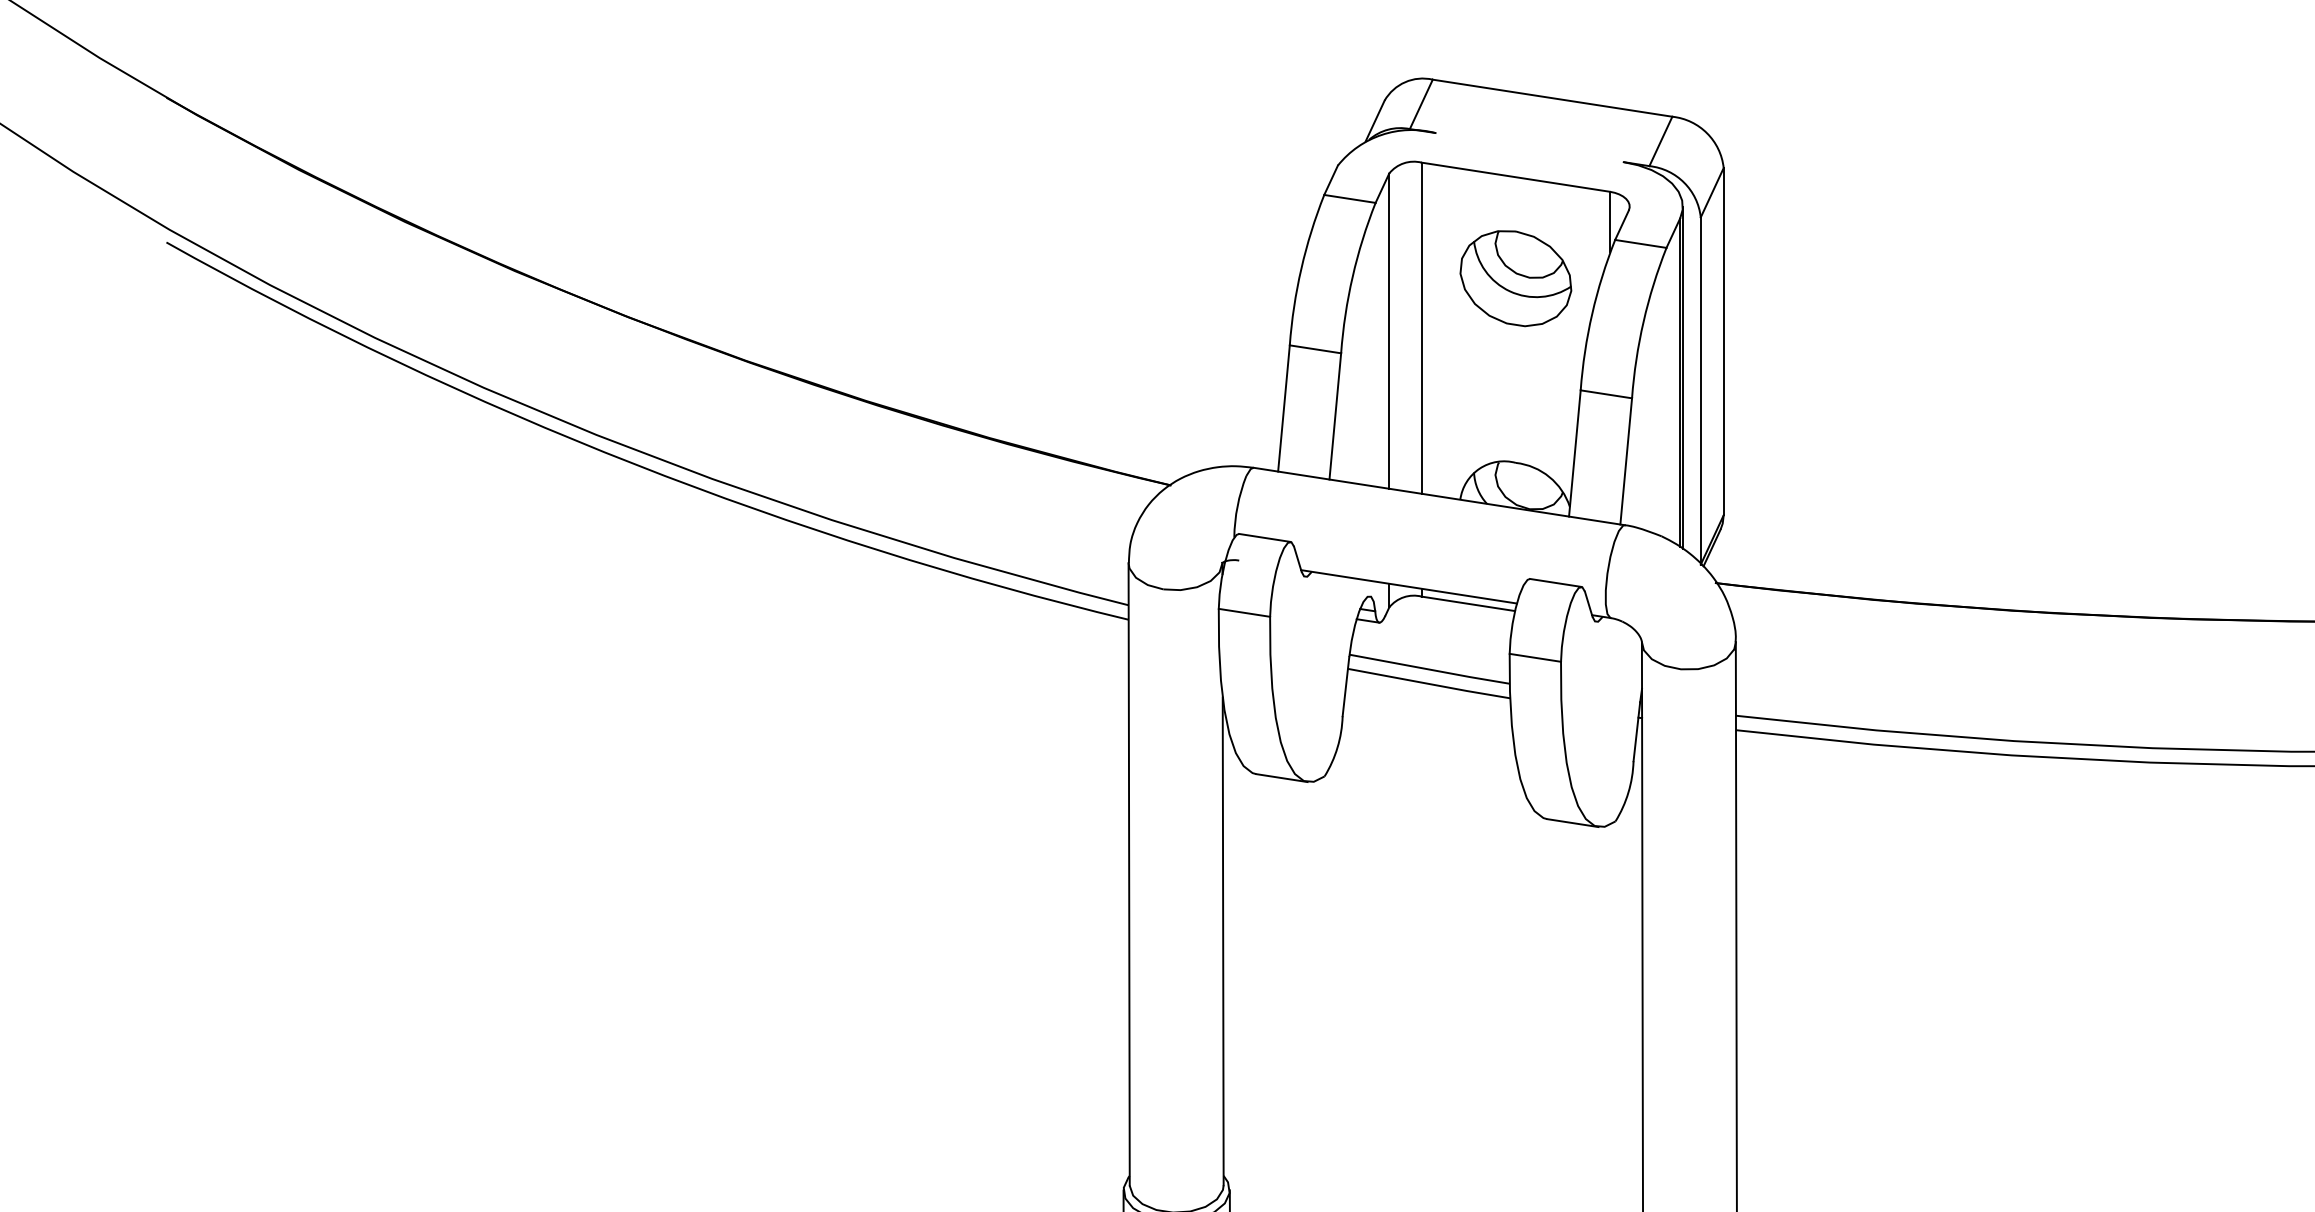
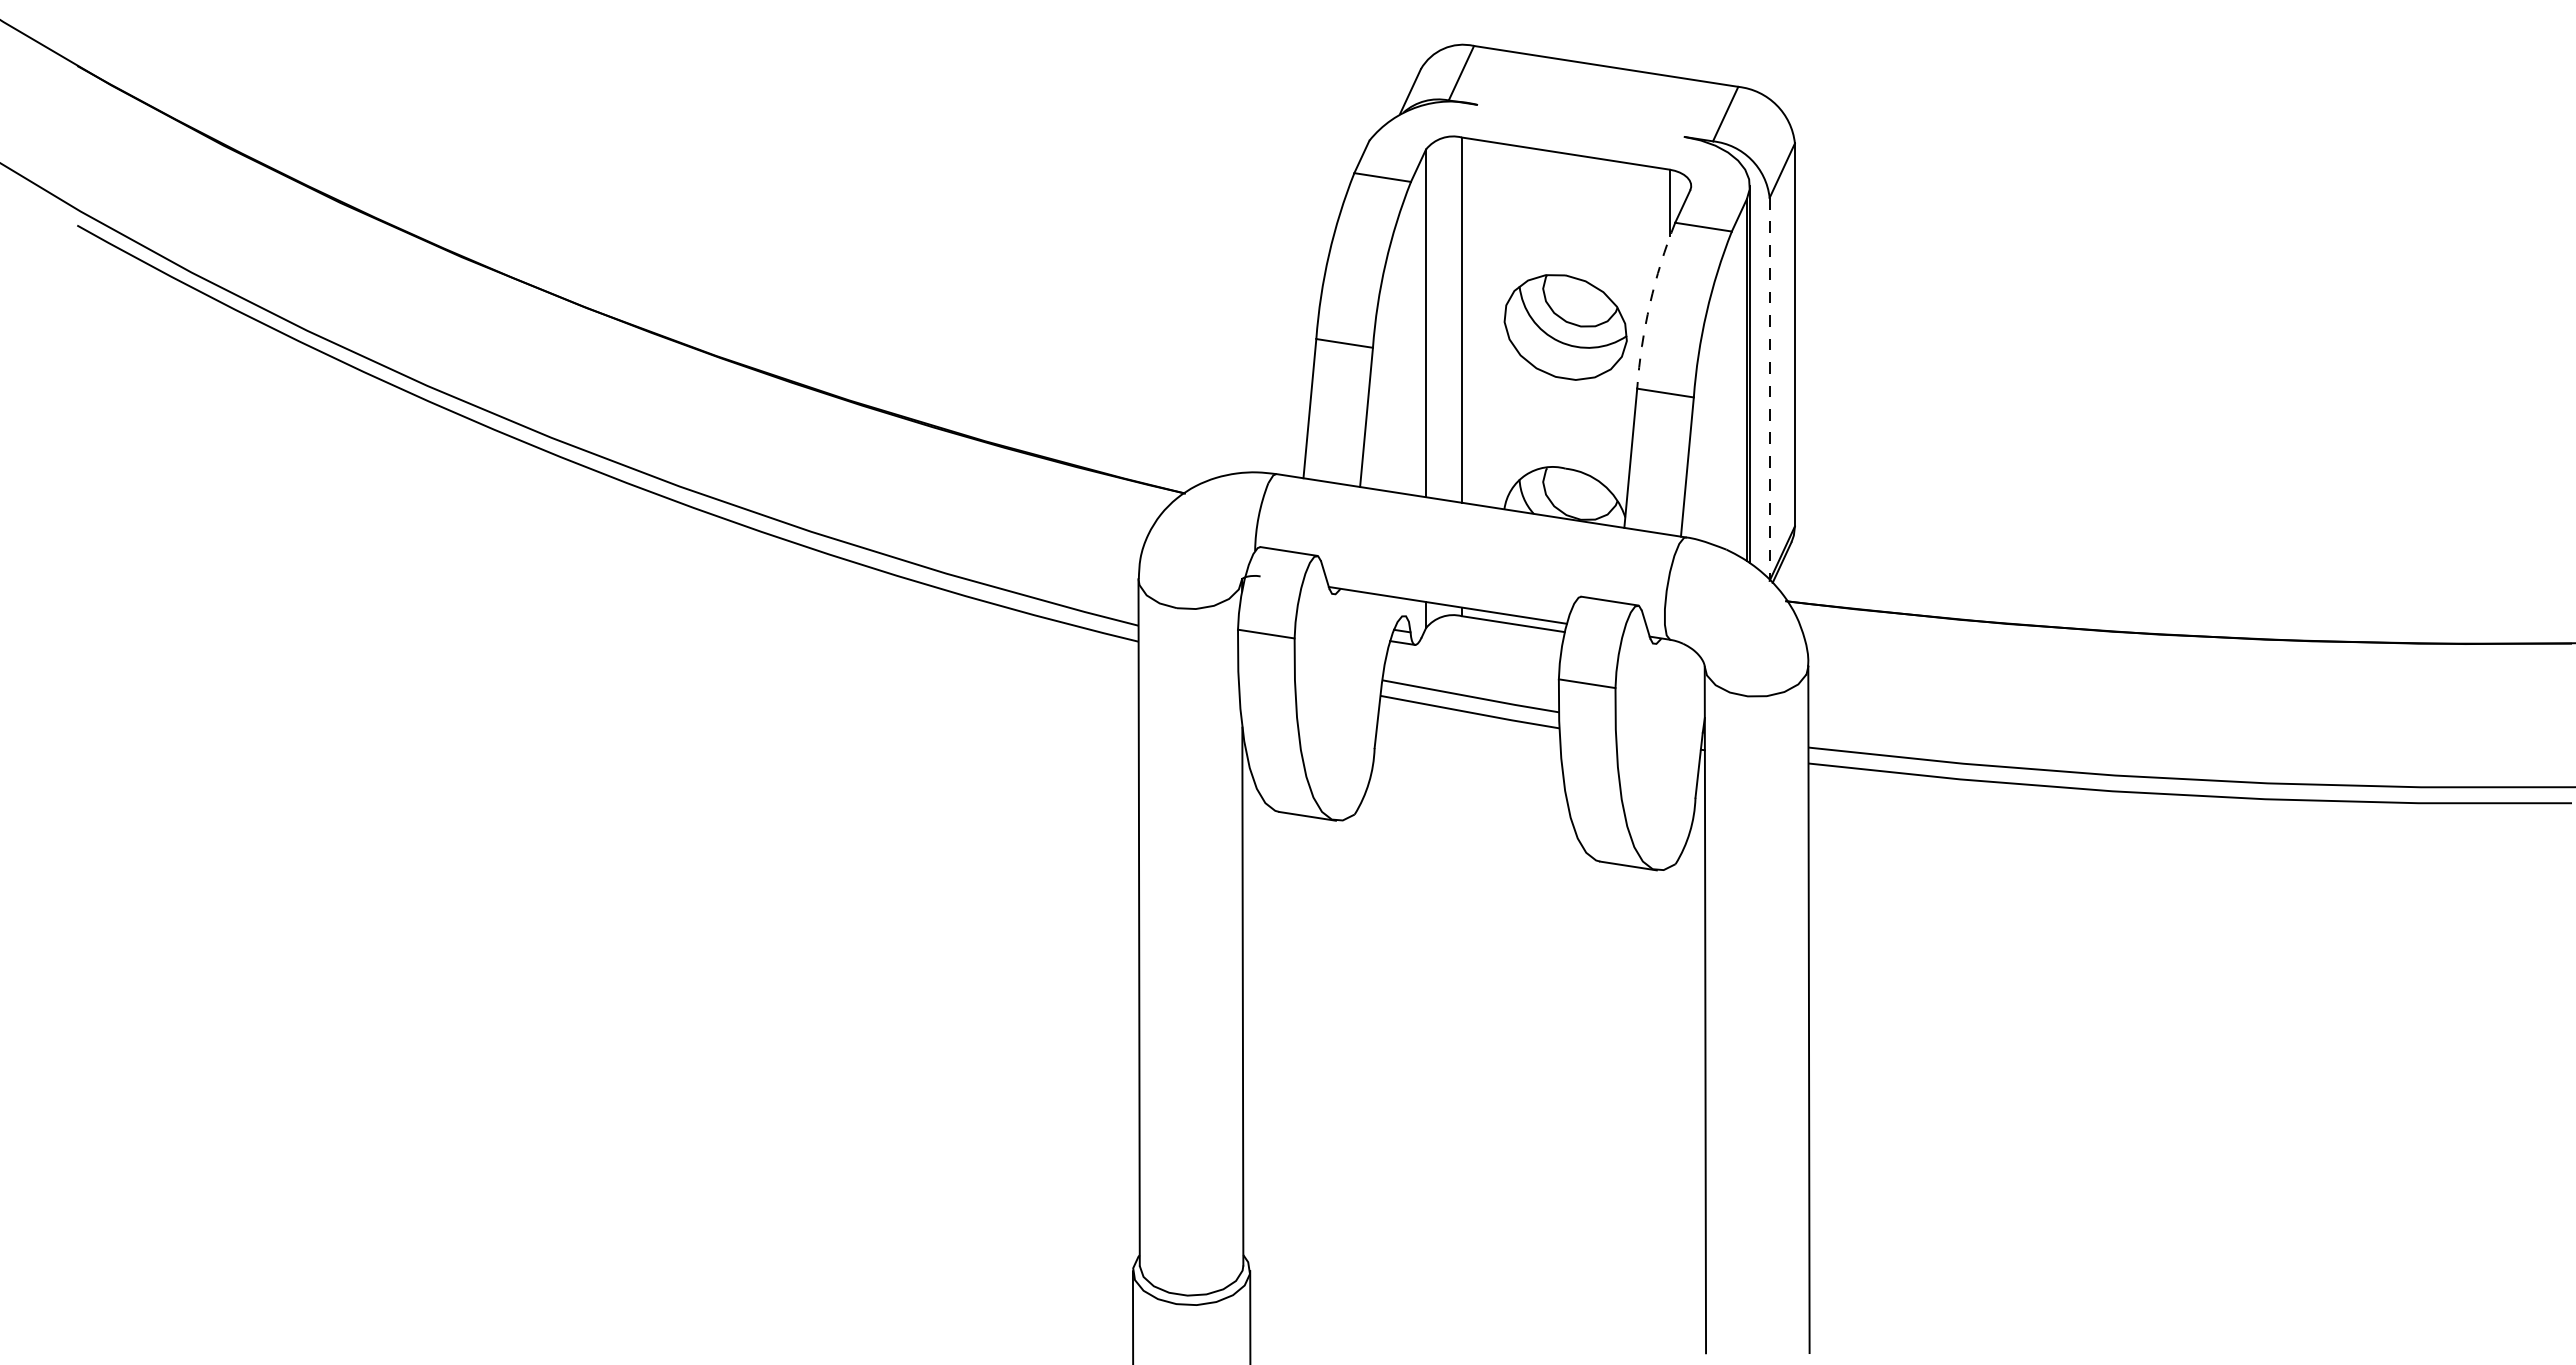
part: (1515, 278) -> (1565, 327), moved
arc: (1591, 314) -> (1649, 304), solid -> dashed
line: (1700, 391) -> (1769, 389), solid -> dashed

